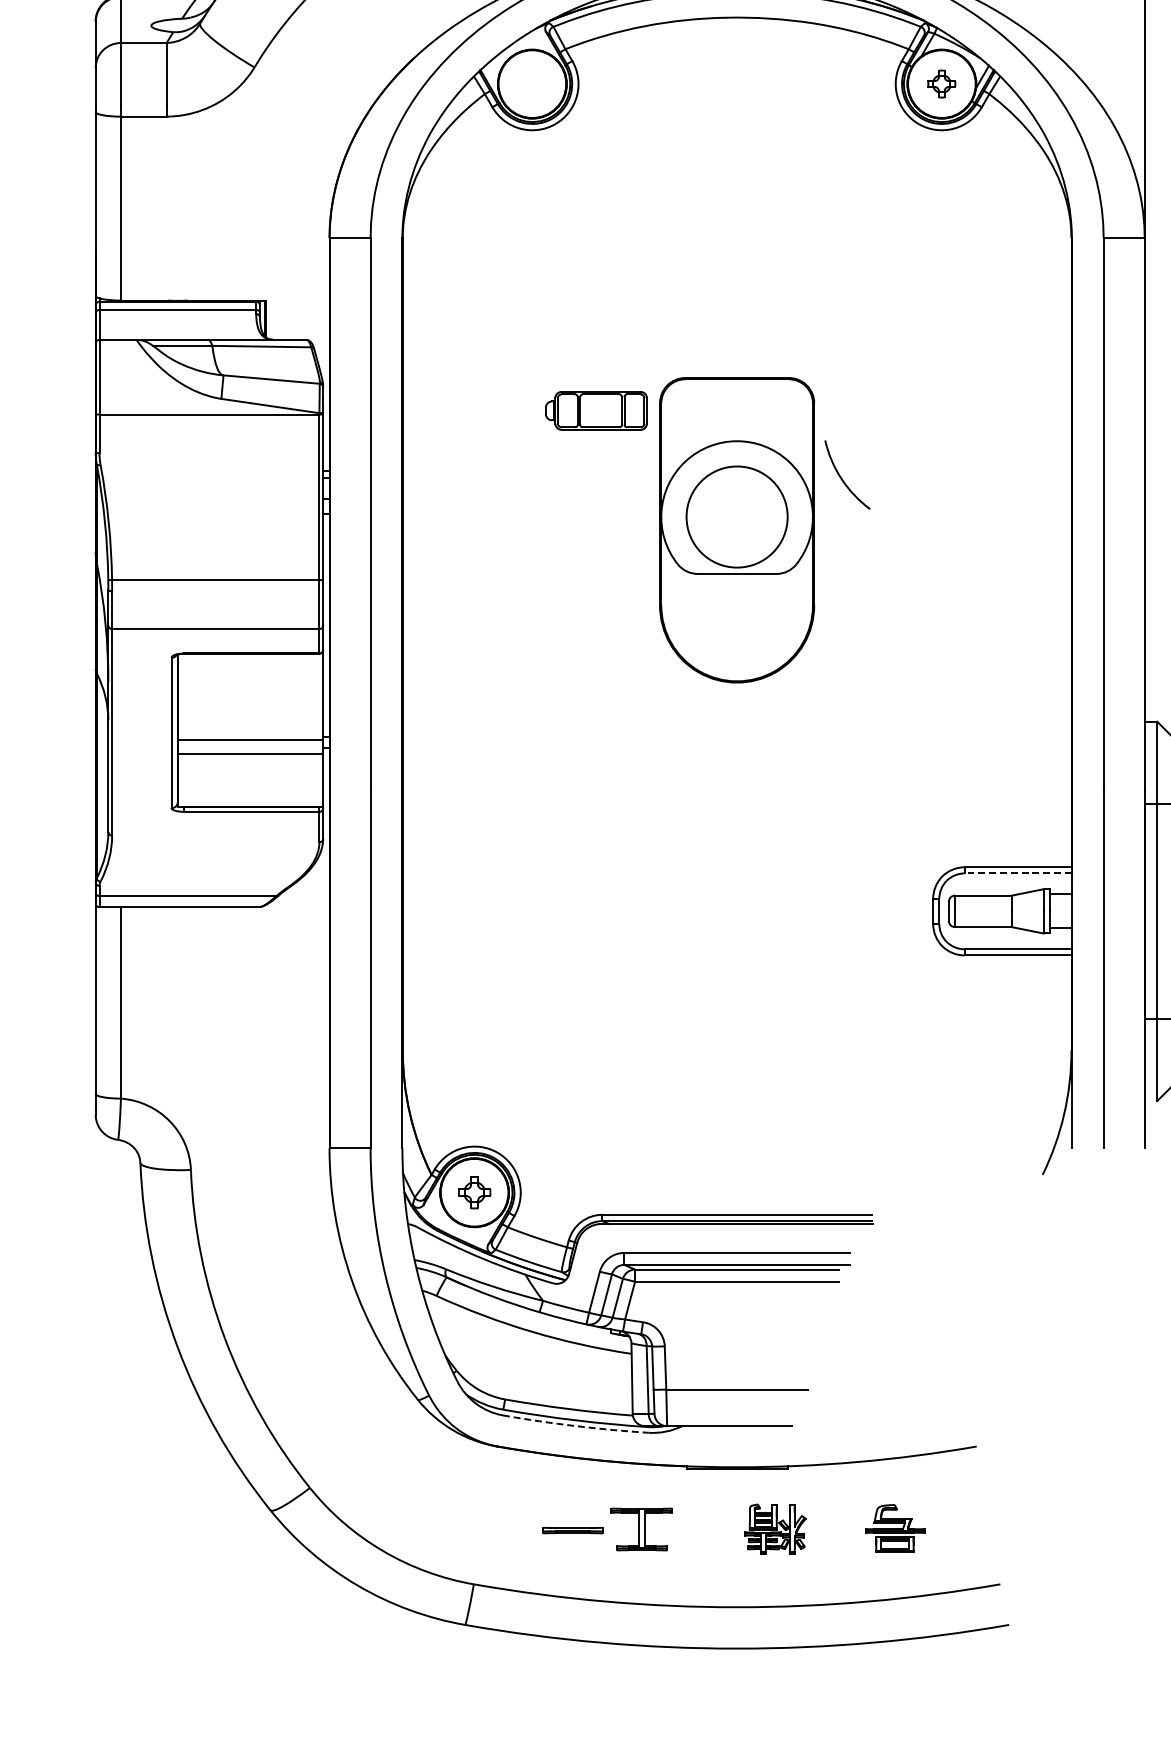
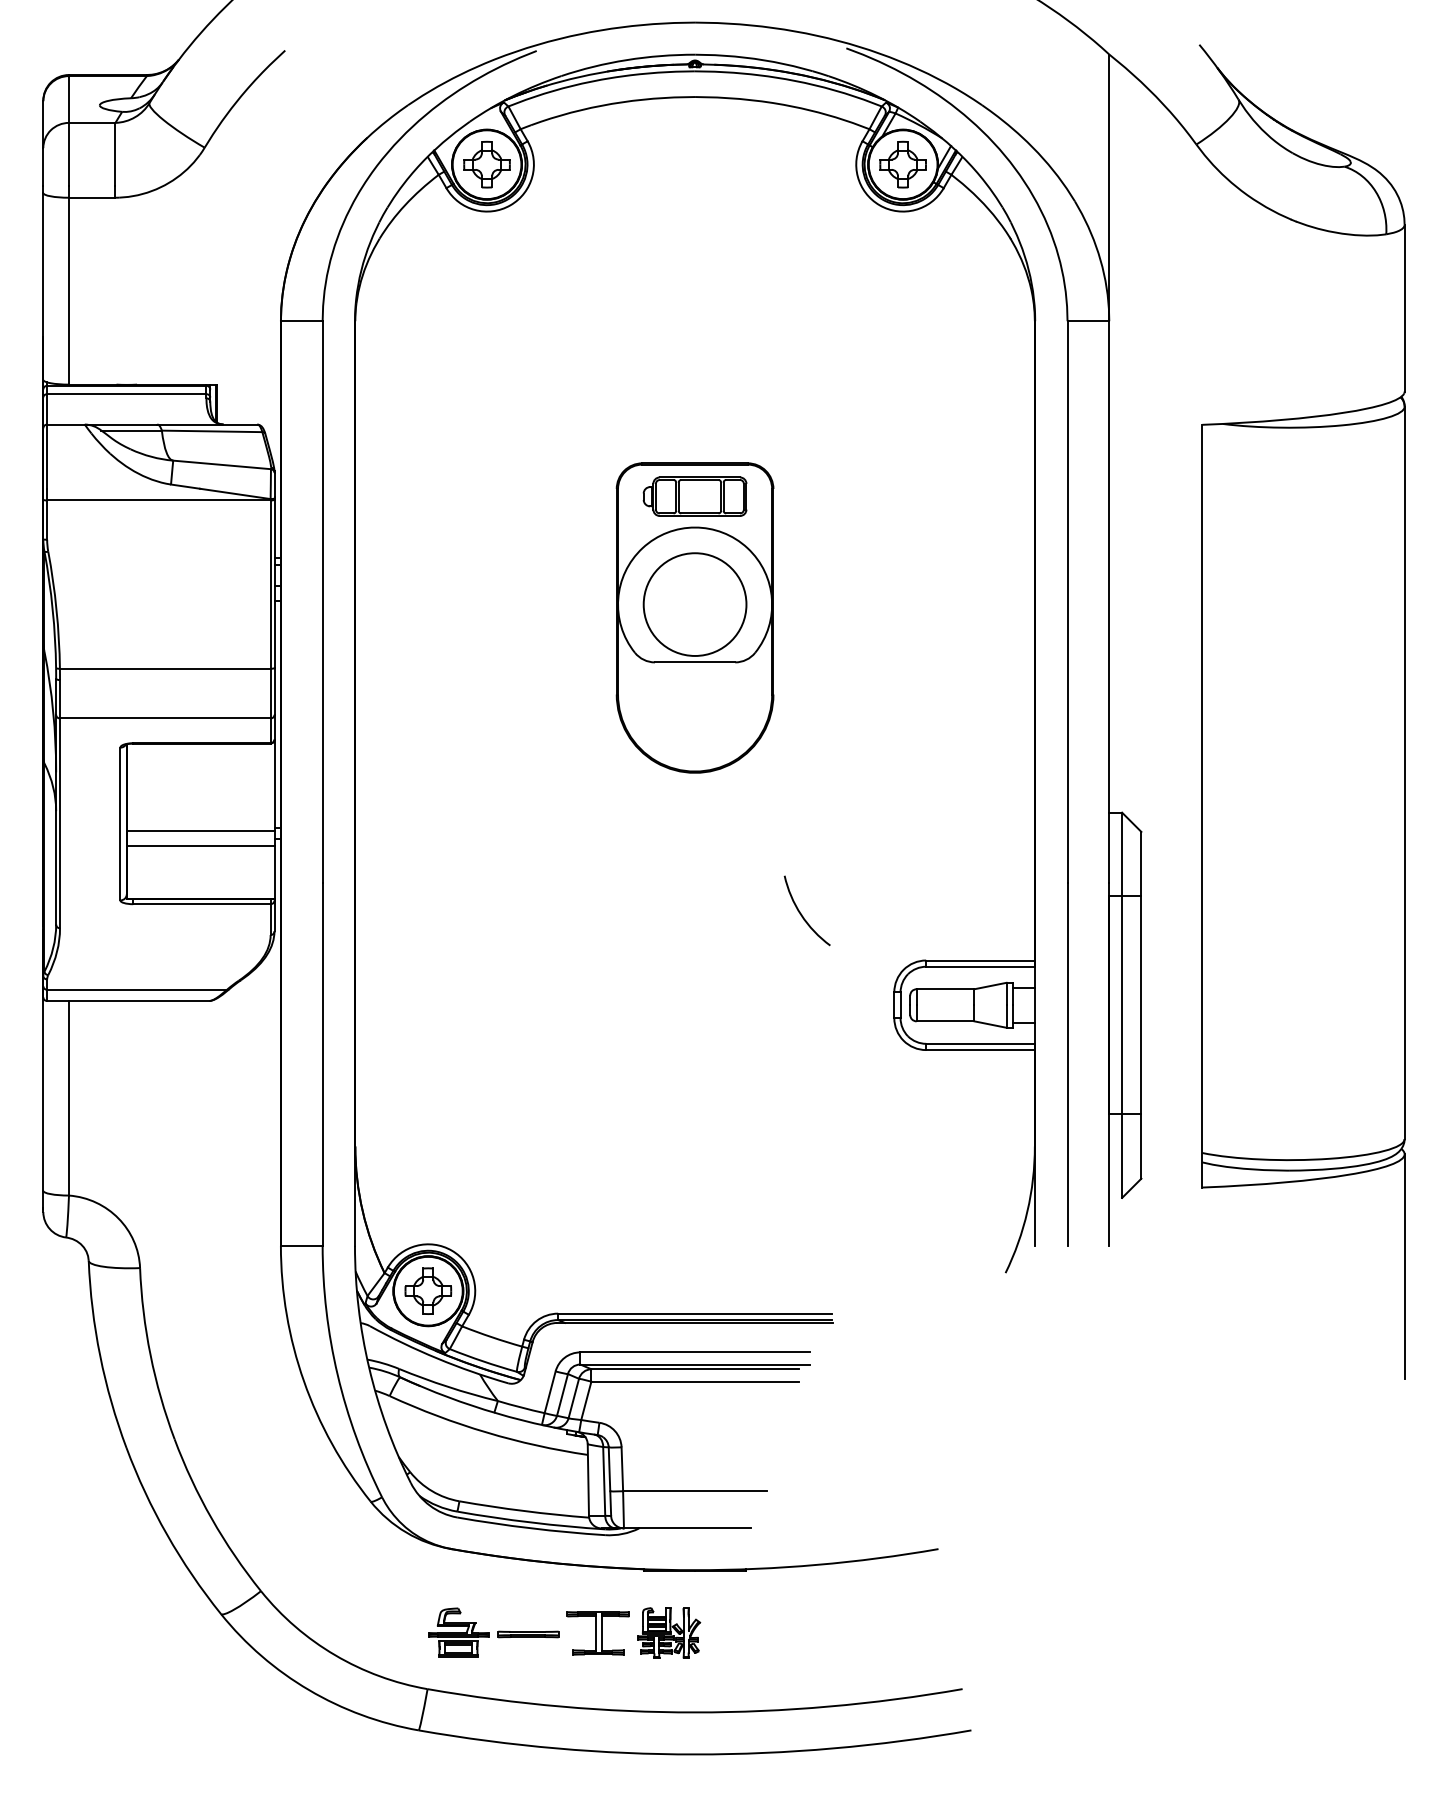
part: (531, 83) -> (486, 164), added
part: (941, 83) -> (902, 164), size x1.67
part: (595, 410) -> (694, 496), moved
arc: (842, 478) -> (802, 914), moved
line: (1017, 873) -> (980, 966), dashed -> solid
part: (474, 1192) -> (428, 1290), size x1.43
arc: (575, 1426) -> (530, 1528), dashed -> solid
part: (775, 1528) -> (669, 1632), moved
part: (894, 1528) -> (458, 1632), moved

